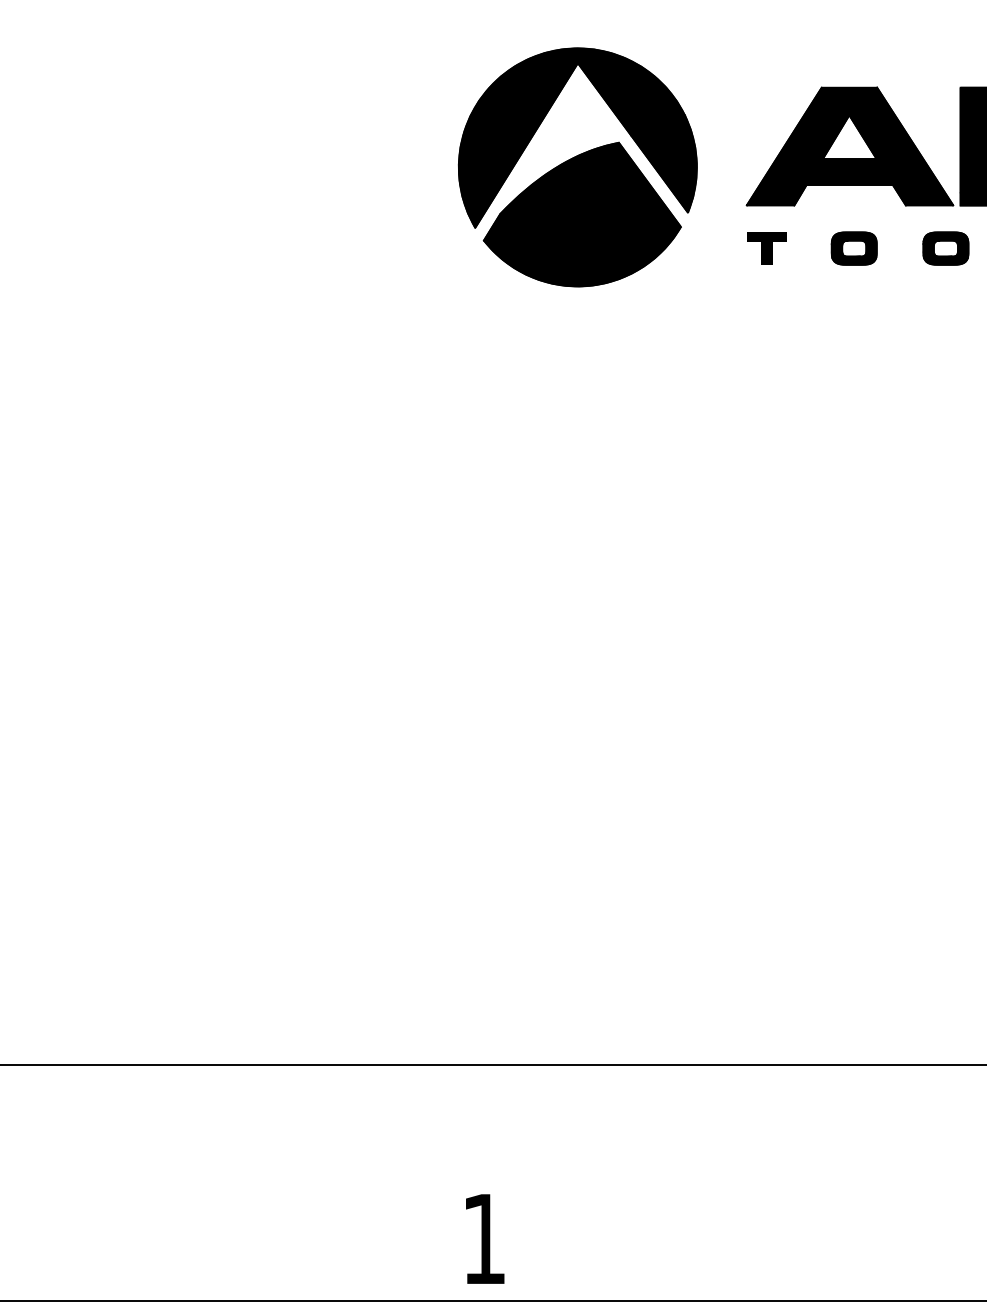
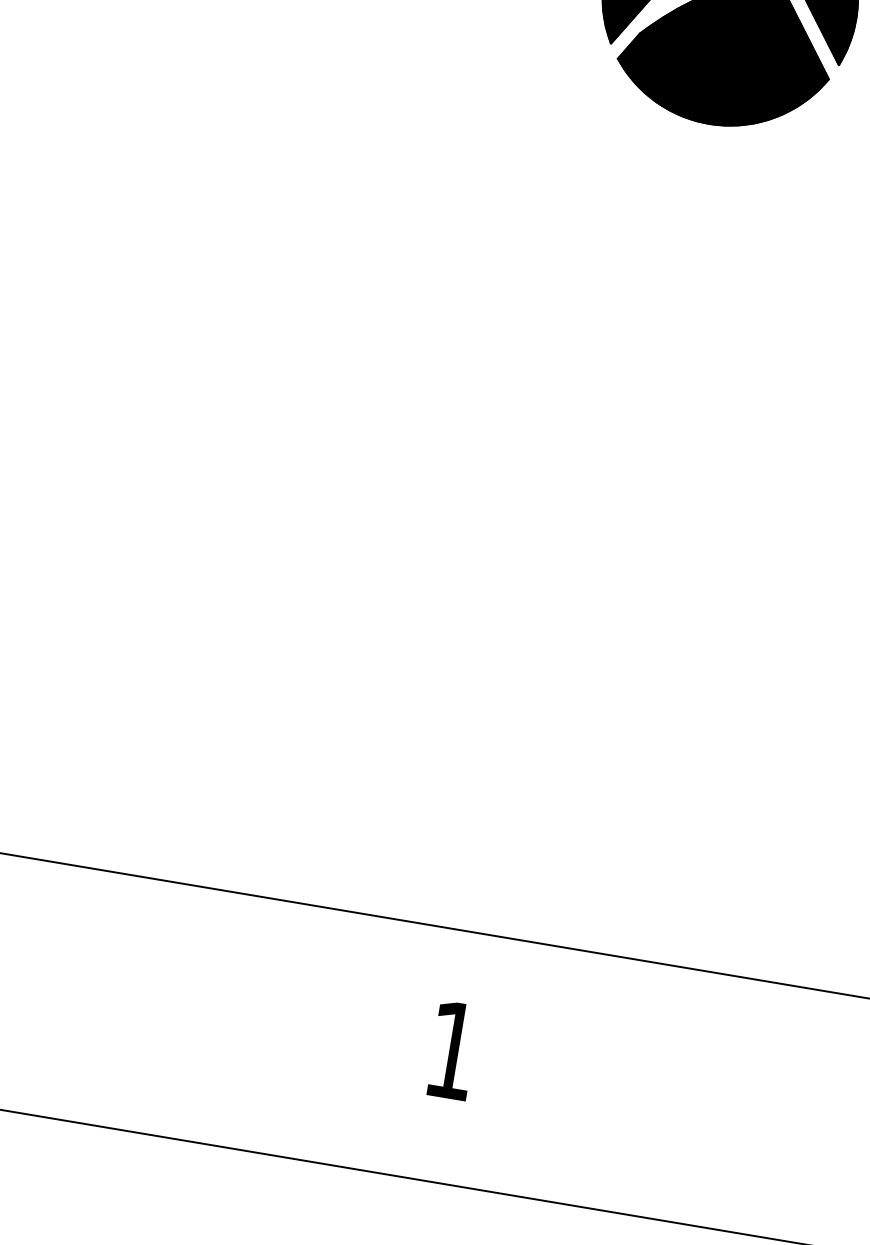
text: (485, 1238) -> (453, 1050), moved

